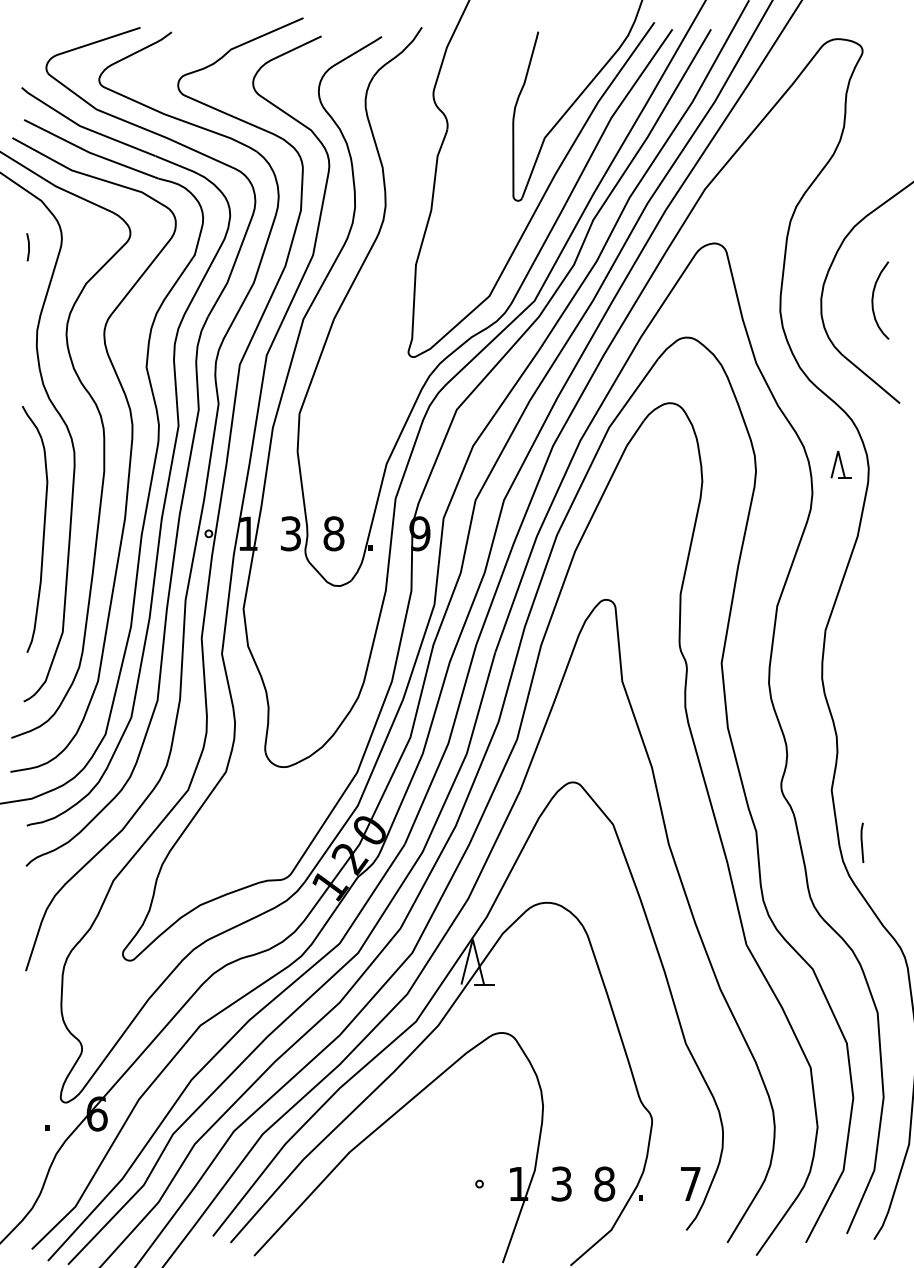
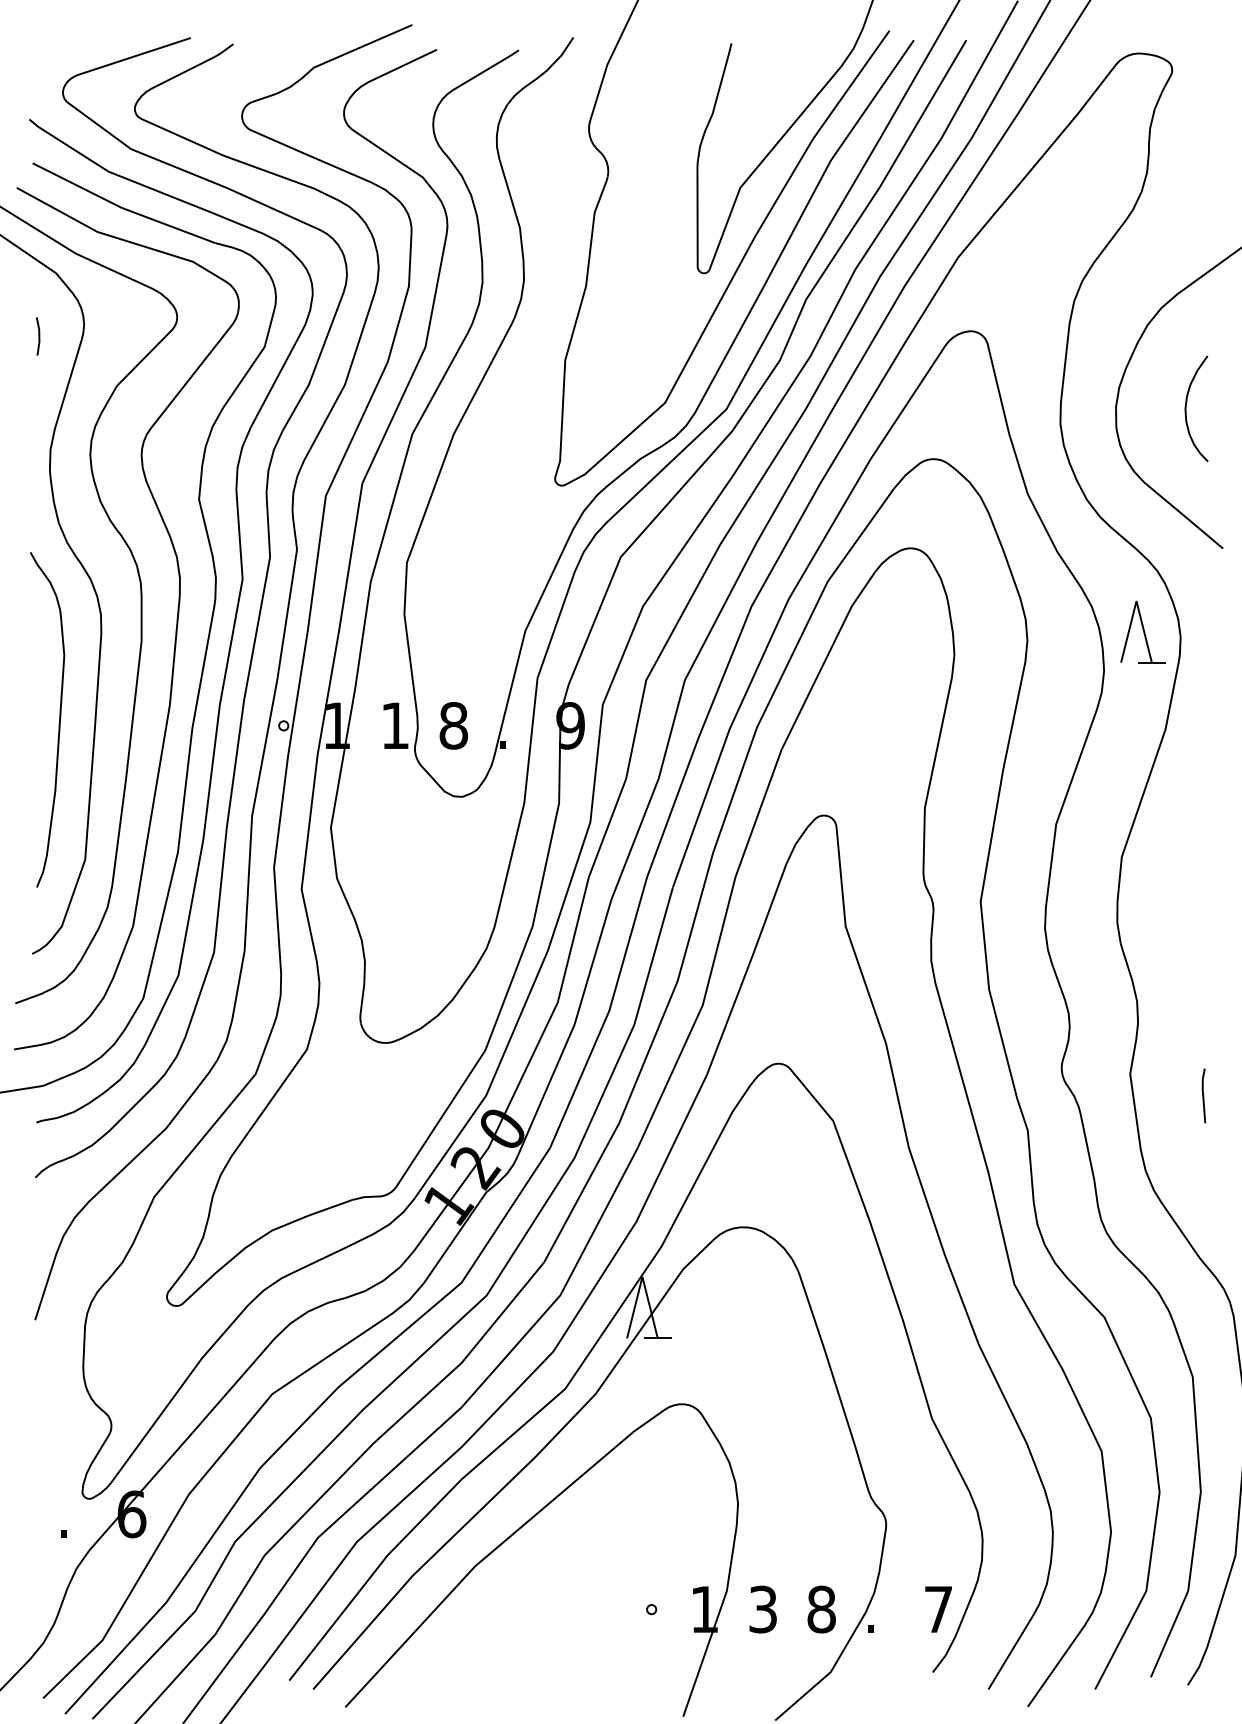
part: (840, 464) -> (1142, 631), size x1.67
text: (290, 533) -> (394, 725), 3 -> 1
line: (862, 842) -> (1203, 1095), moved

